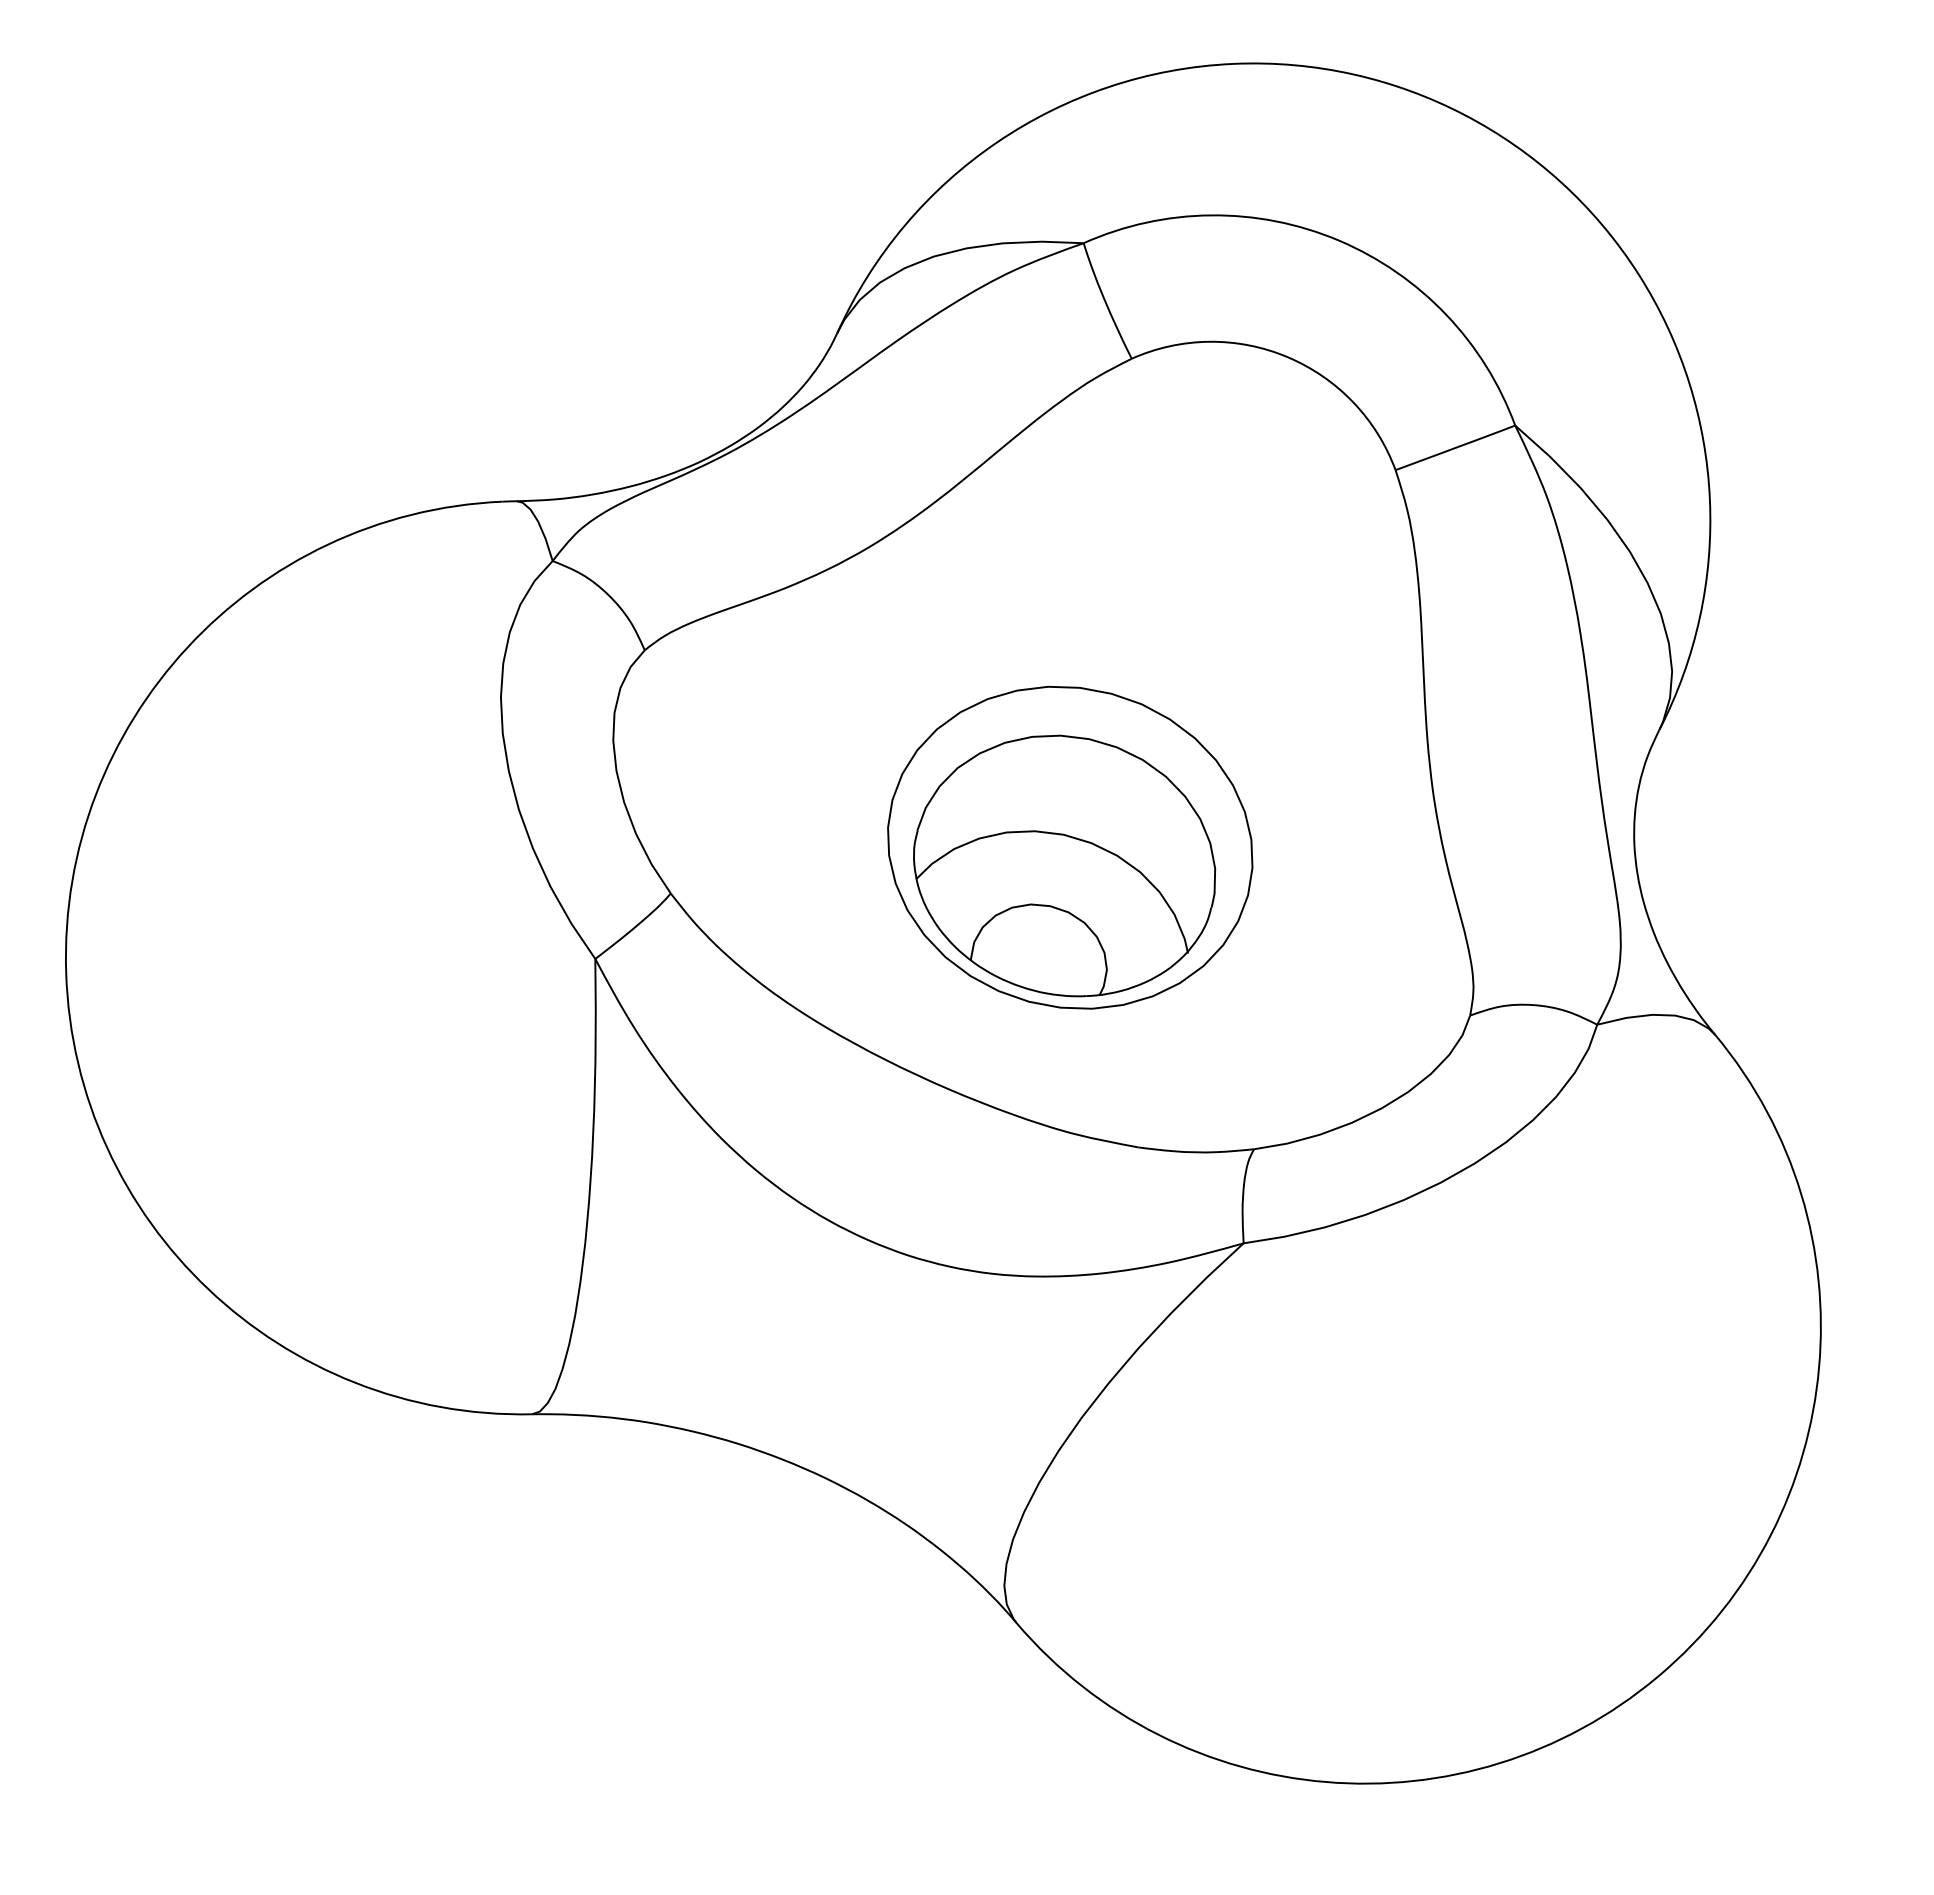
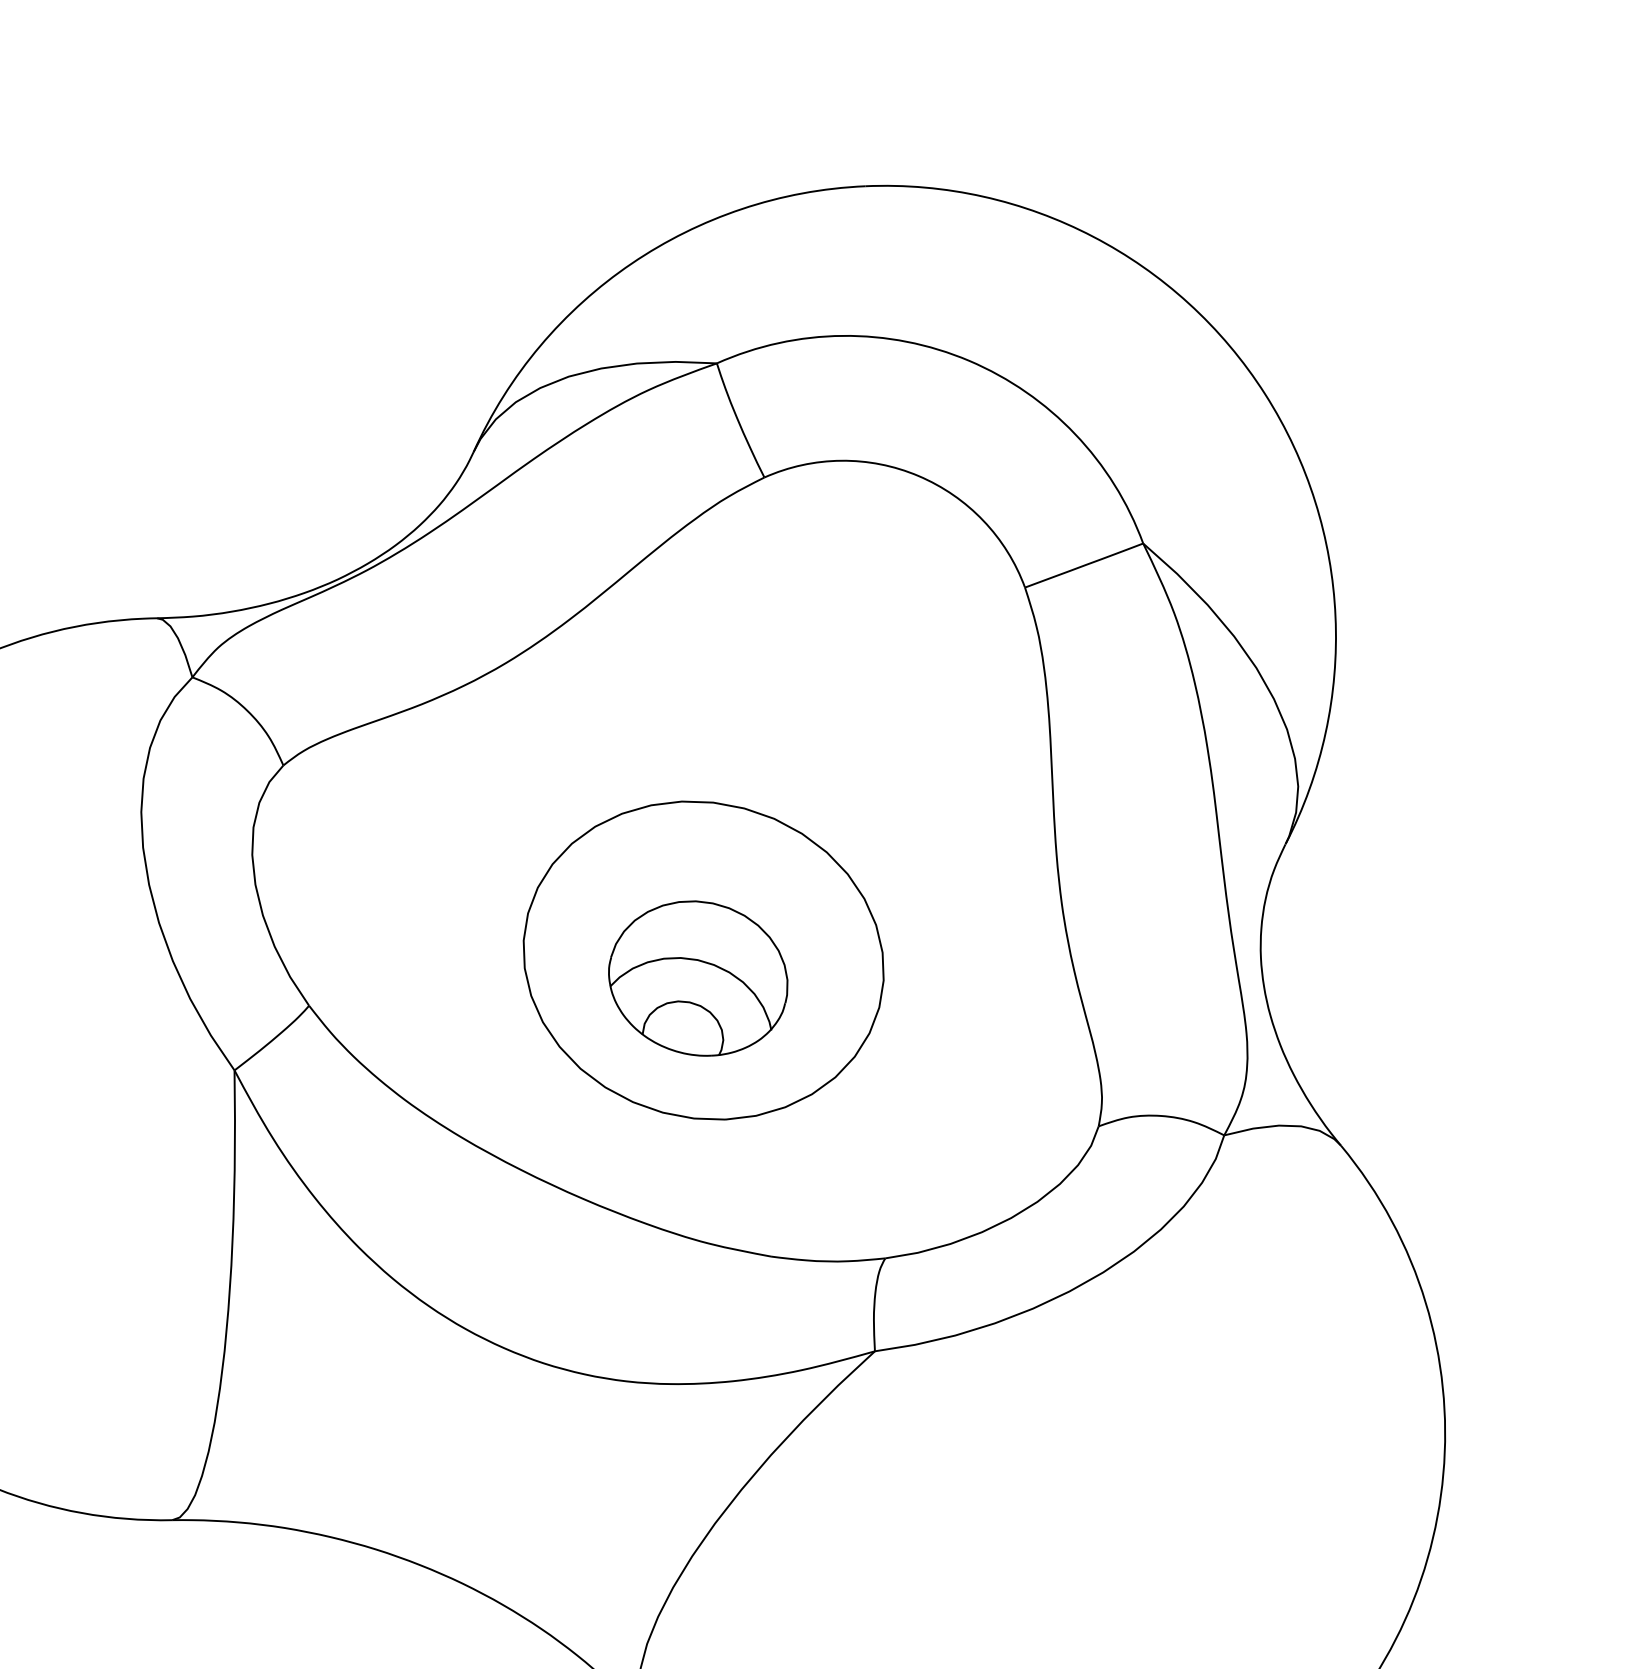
part: (1064, 865) -> (697, 978), size x0.6

